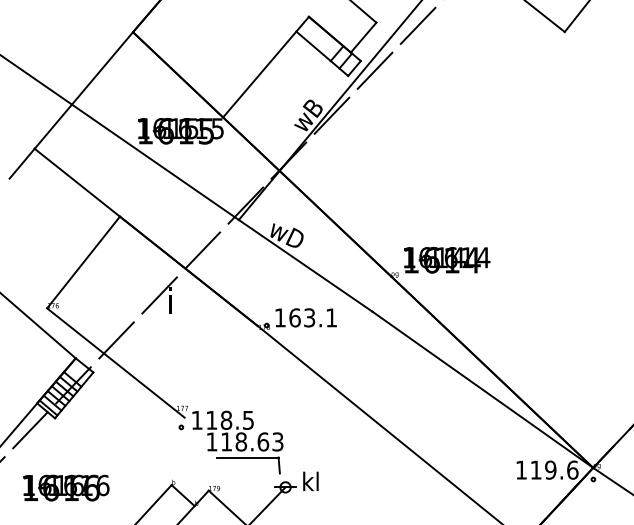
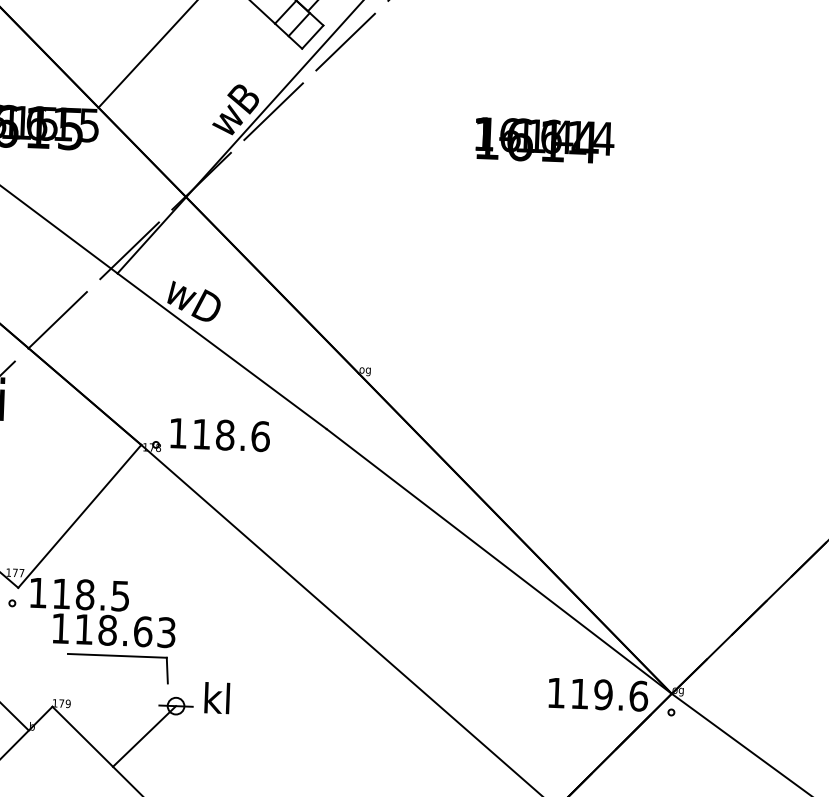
text: (447, 260) -> (545, 141), moved
text: (313, 317) -> (231, 434), 163.1 -> 118.6
line: (220, 371) -> (78, 515), added

